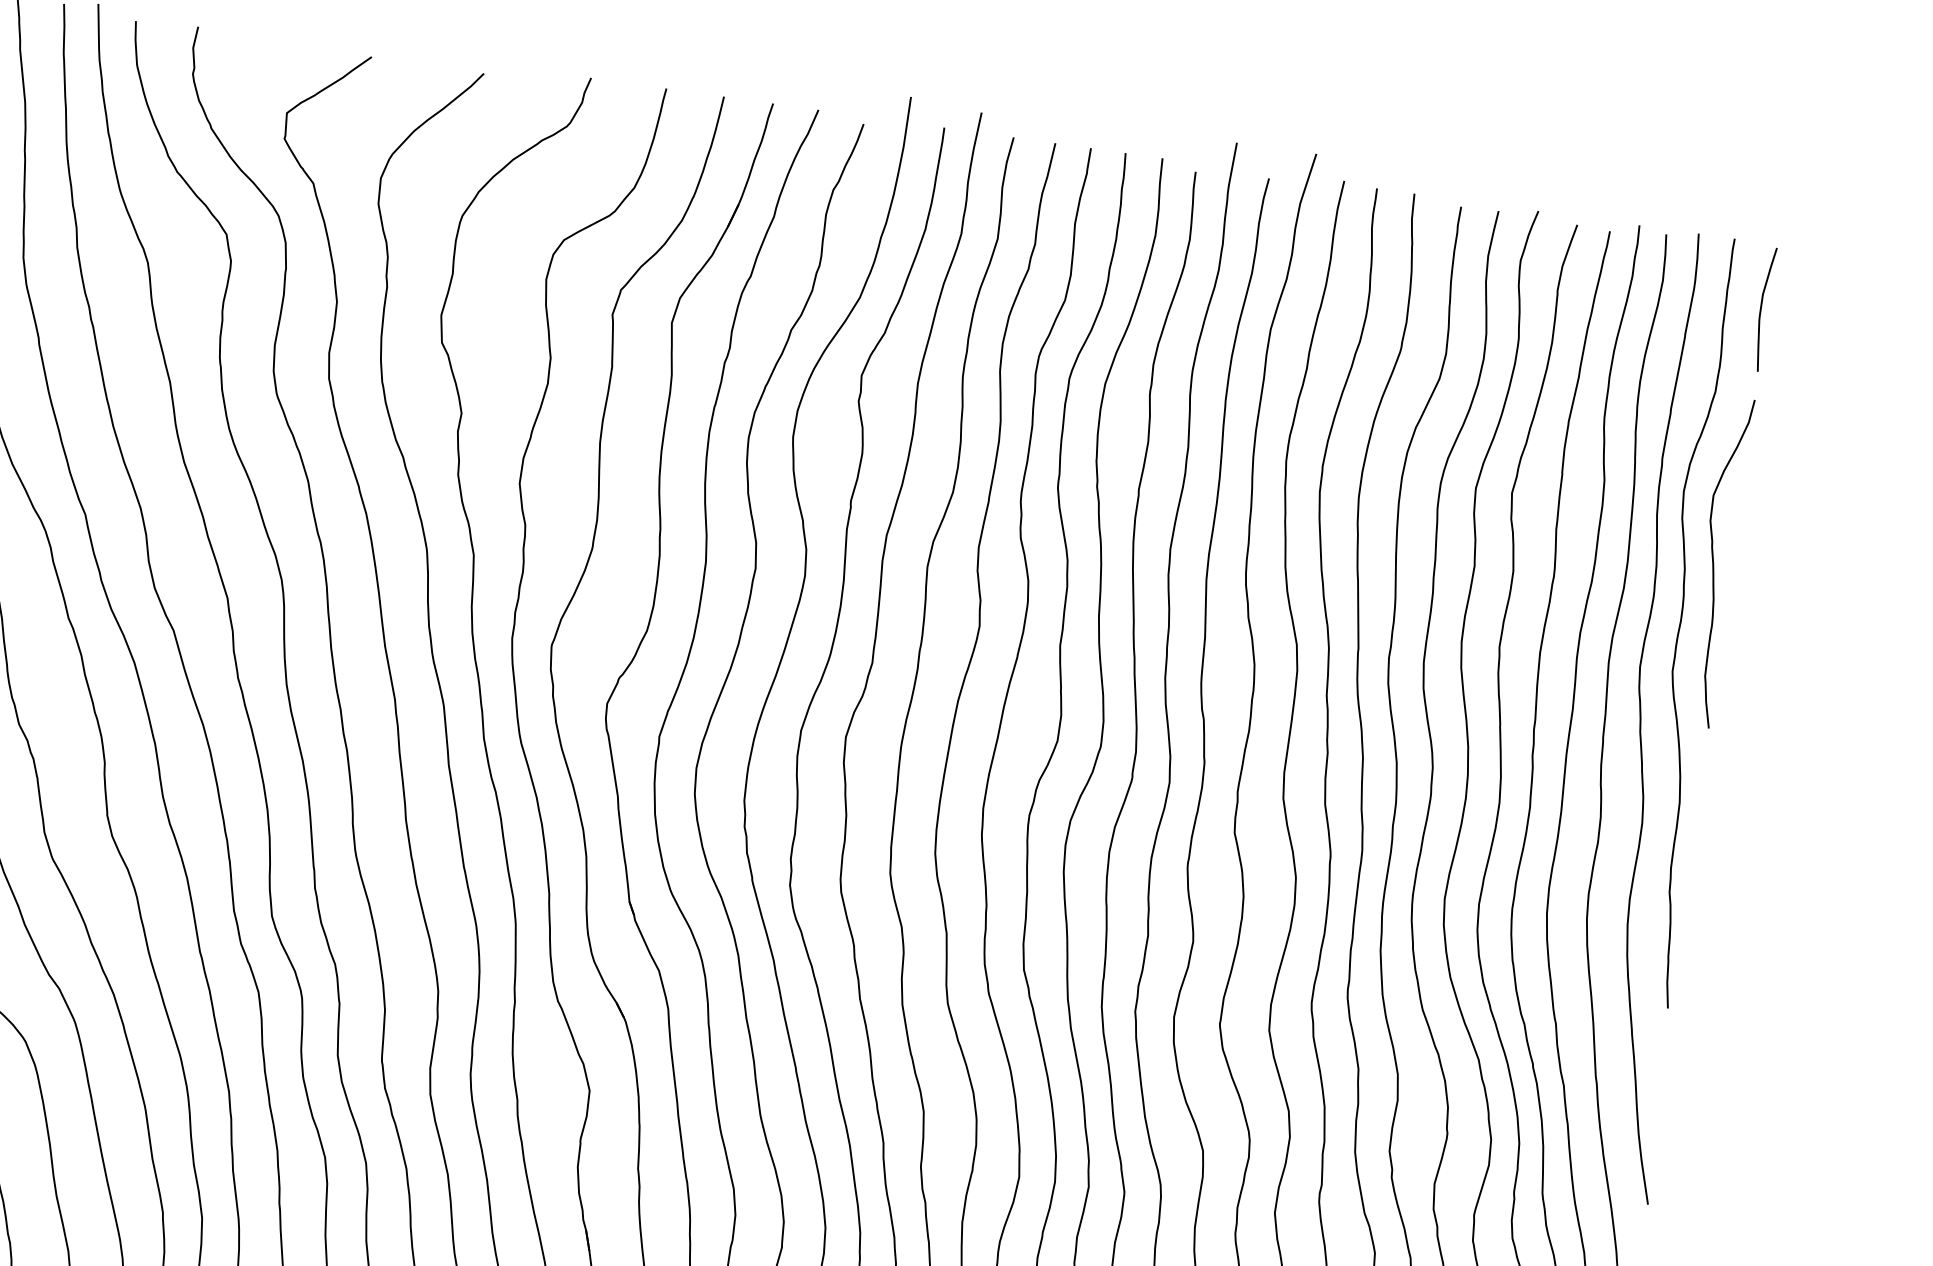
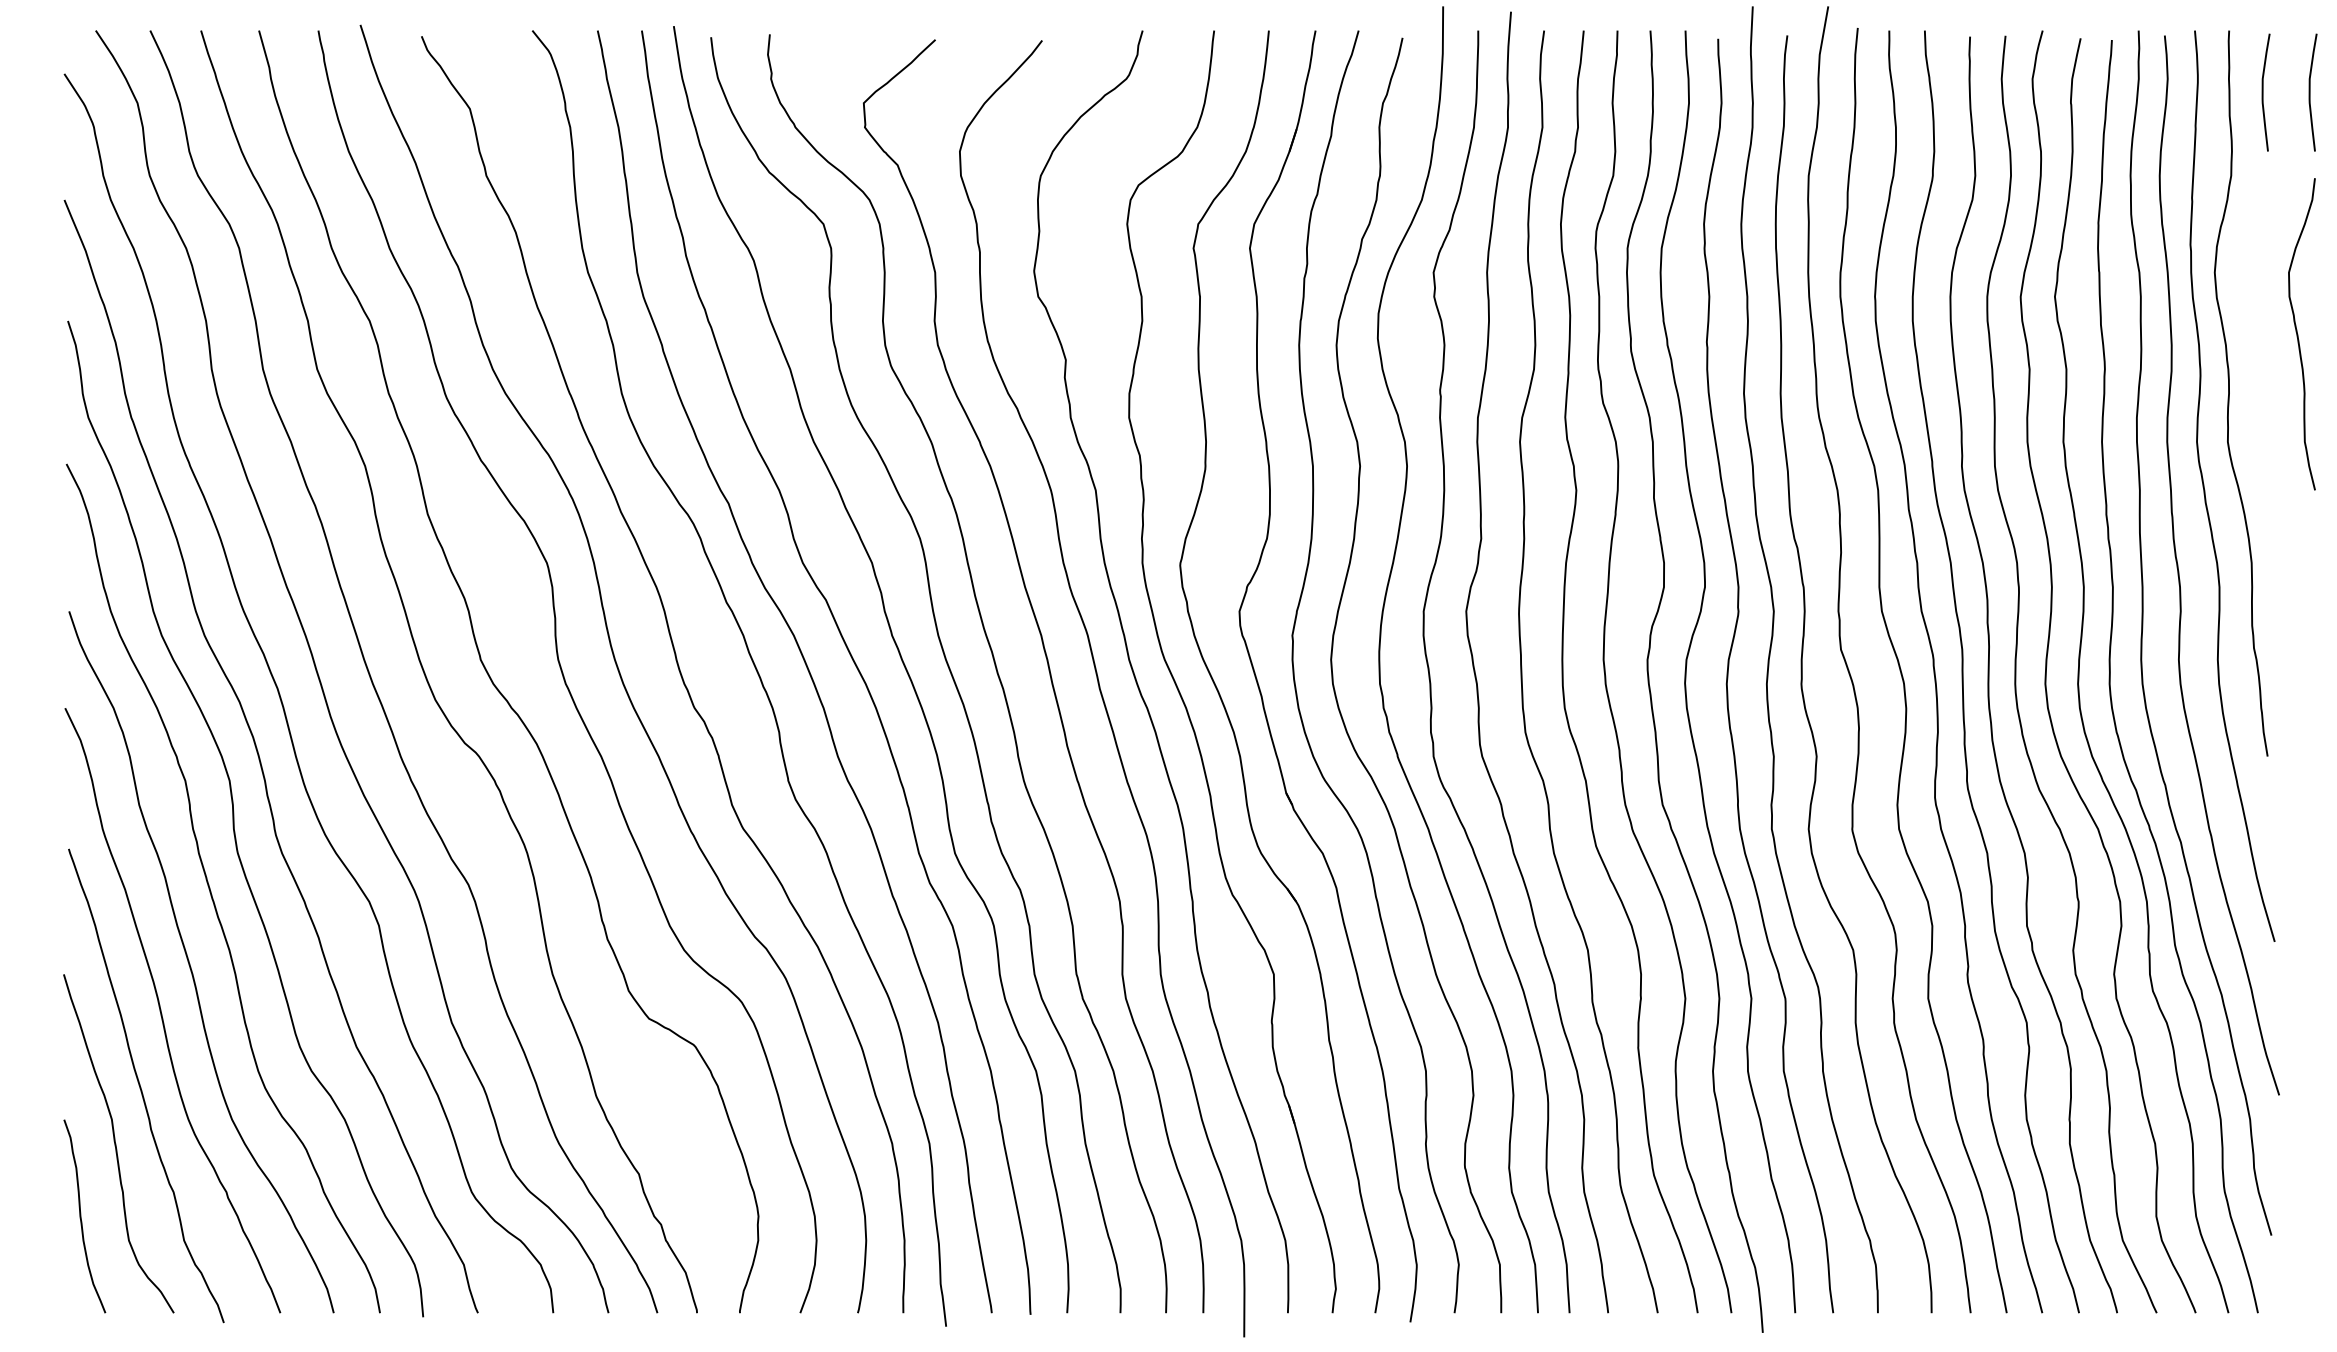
curve: (1811, 315) -> (2310, 92), added
curve: (1714, 562) -> (2298, 334), moved

